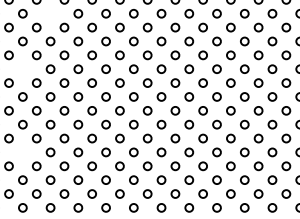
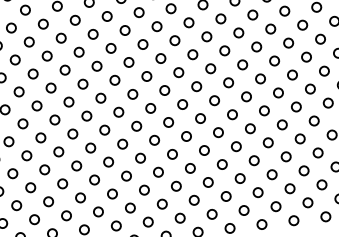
circle: (50, 13) -> (43, 23), added
circle: (22, 68) -> (18, 91), added
circle: (22, 152) -> (30, 187), added

